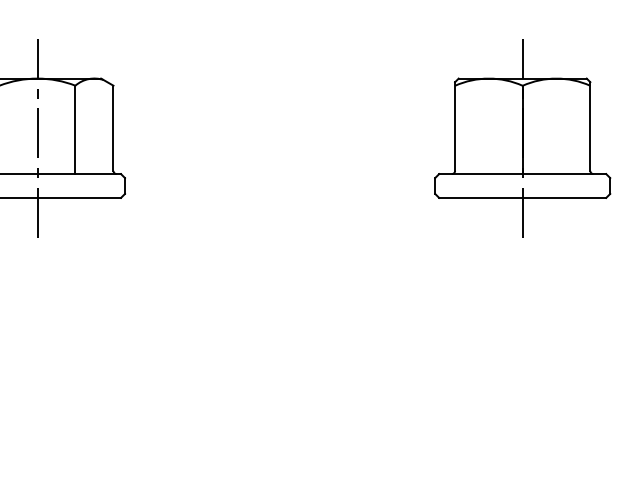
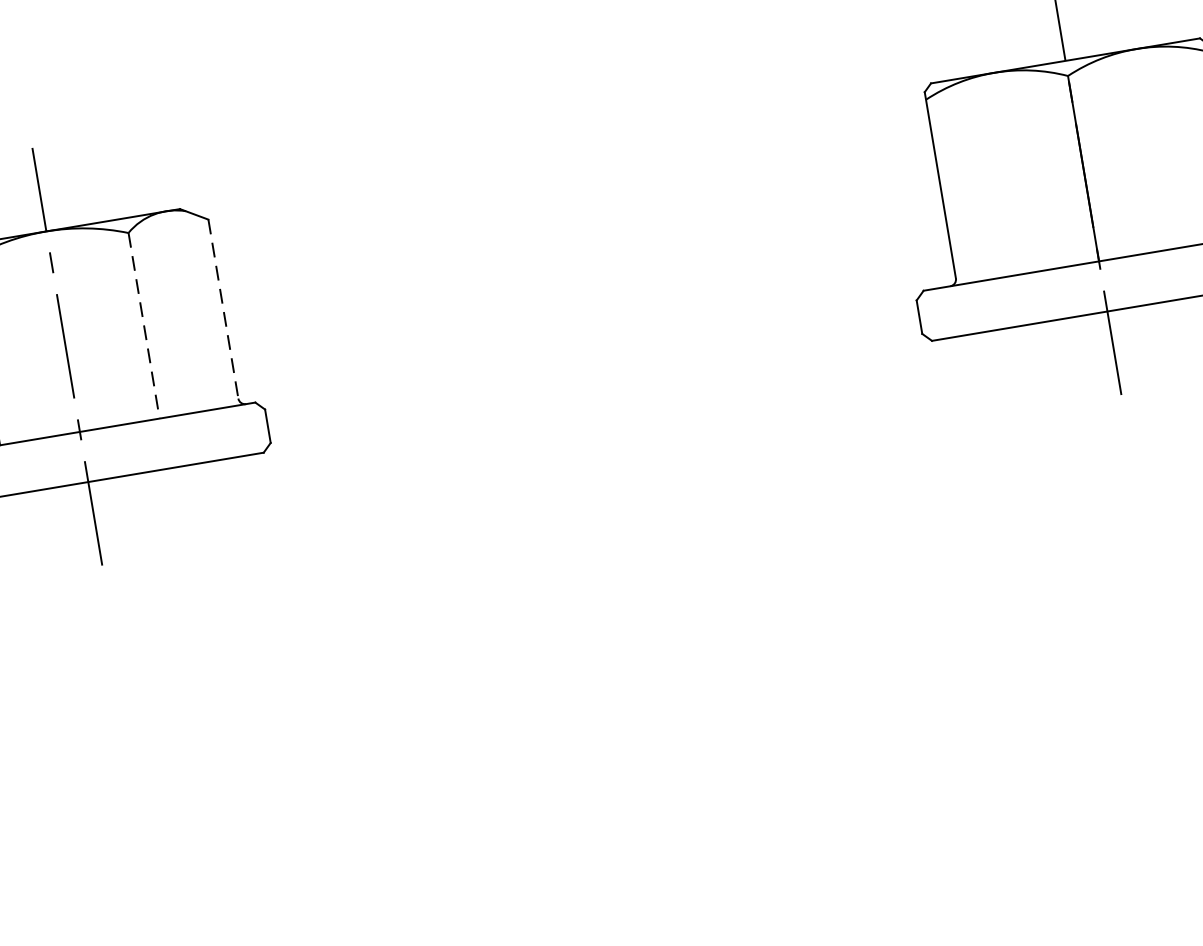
line: (113, 128) -> (223, 309), solid -> dashed
line: (75, 130) -> (144, 327), solid -> dashed

